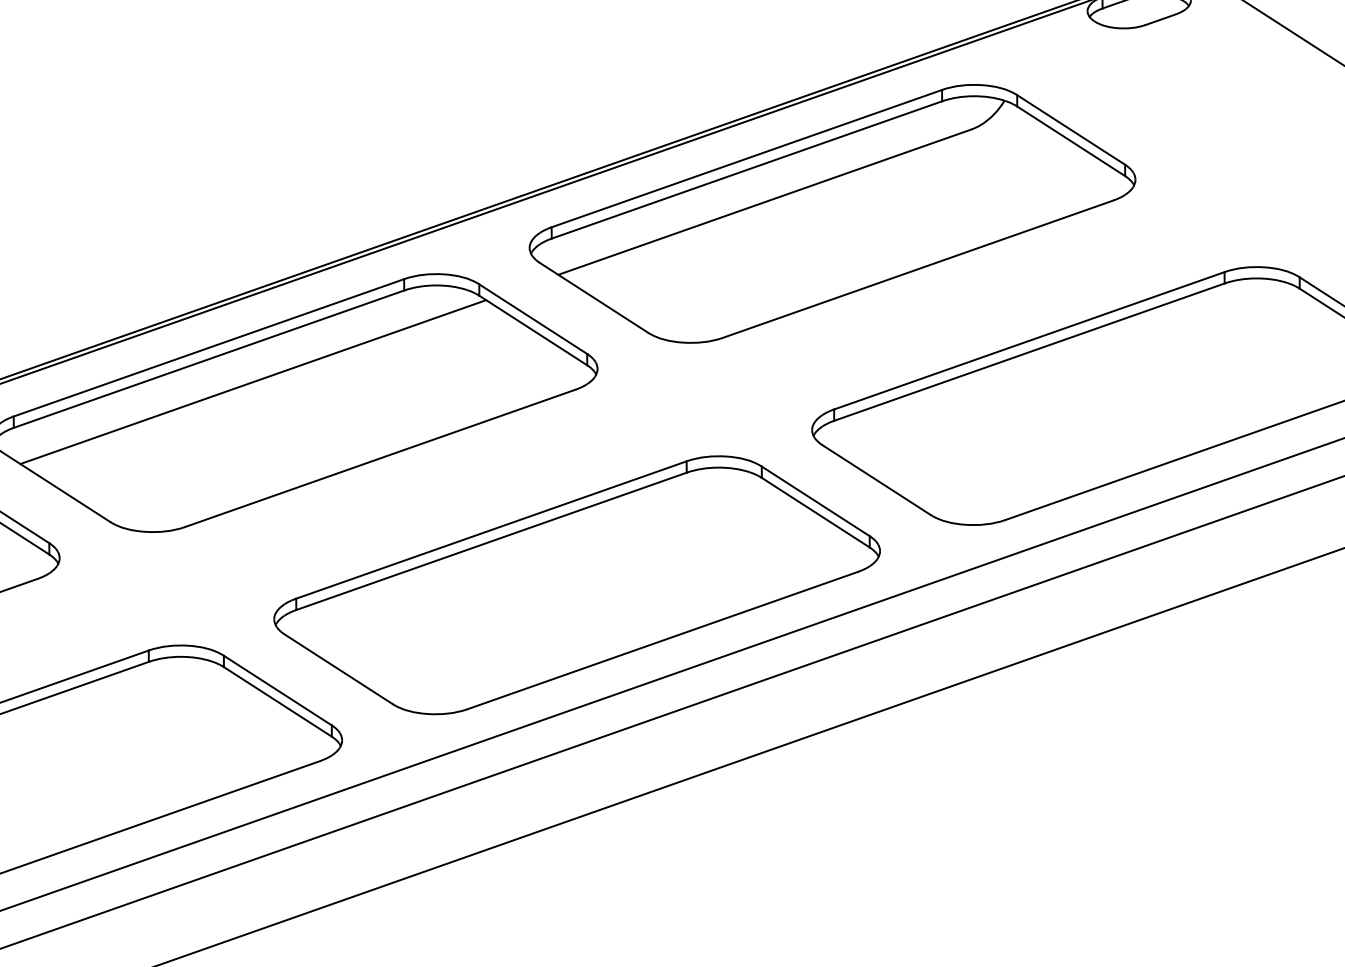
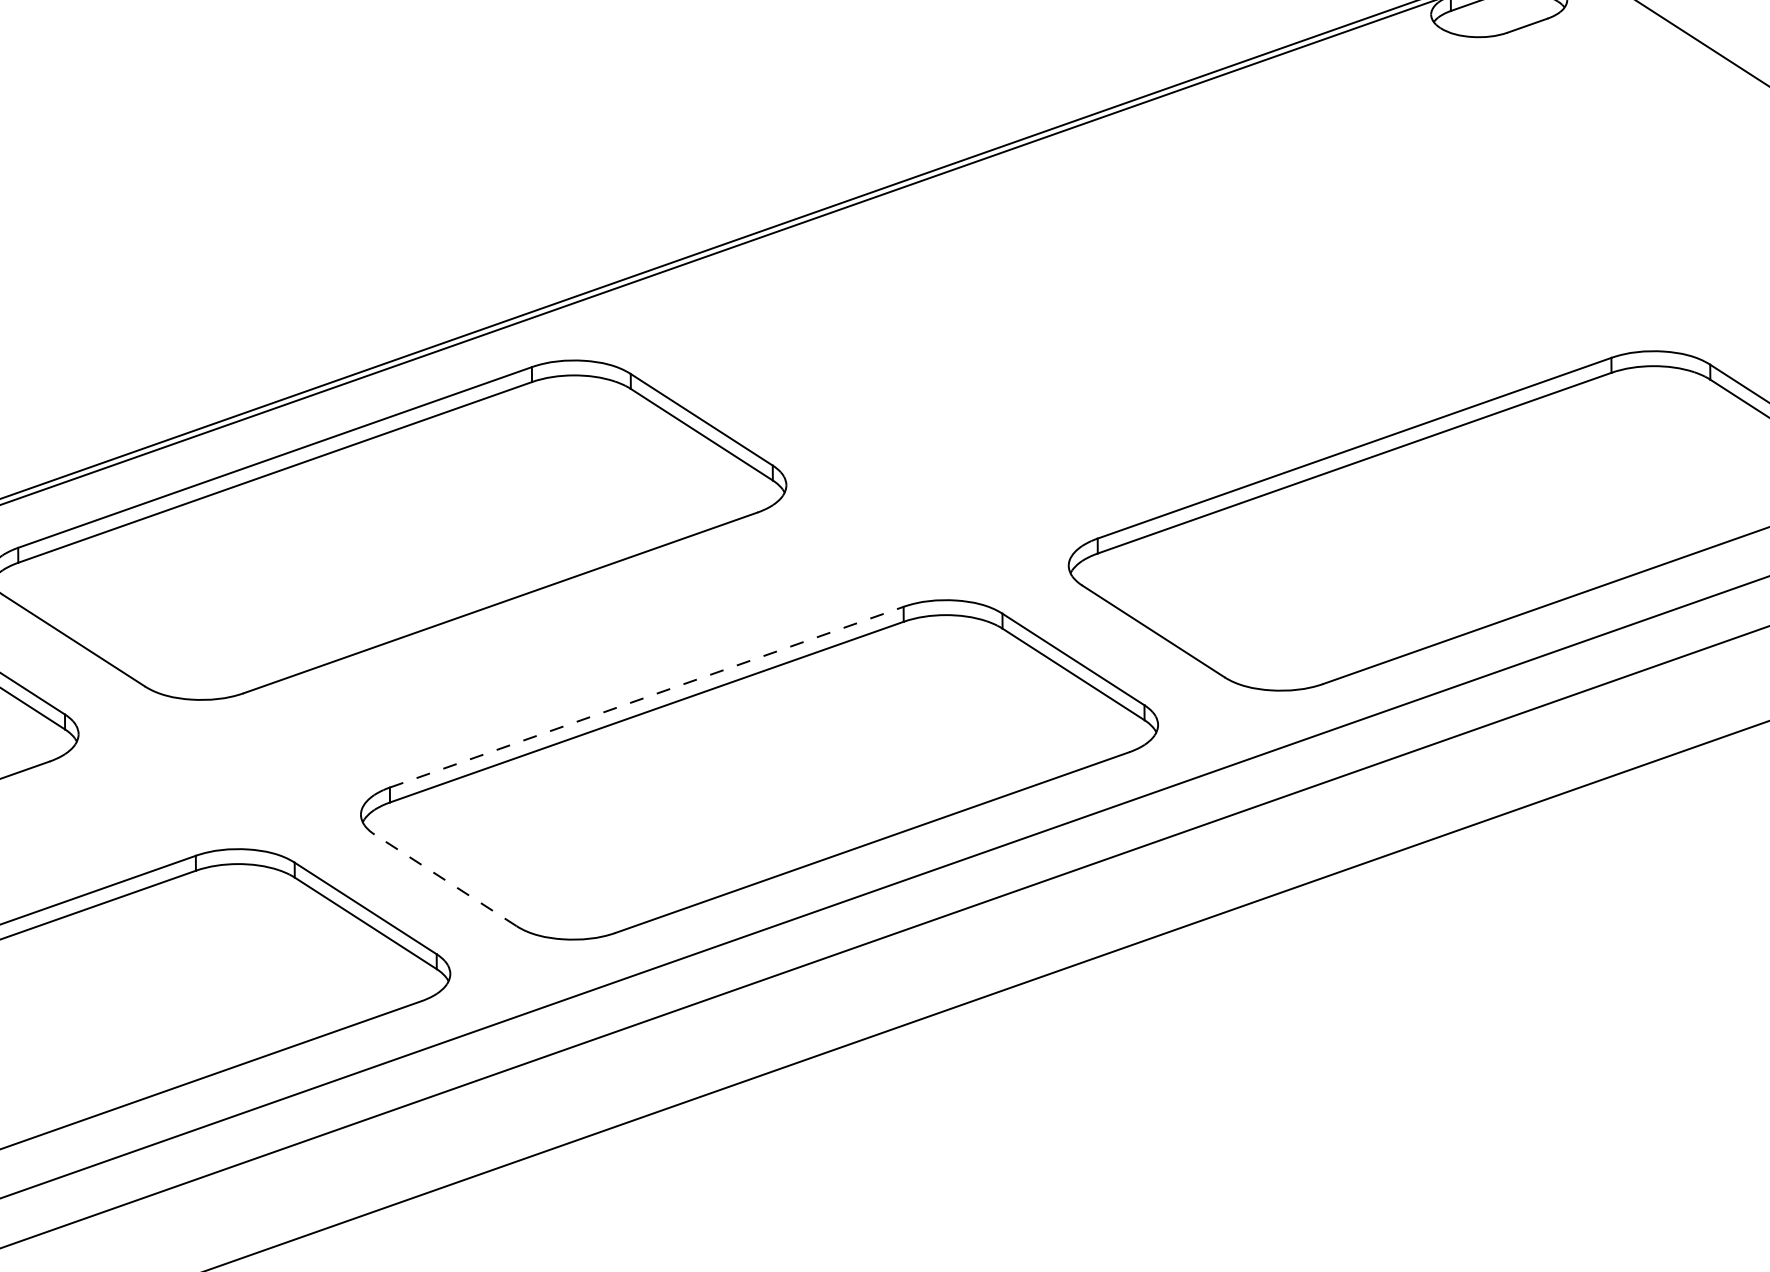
part: (832, 213) -> (1095, 280), removed
line: (253, 382) -> (333, 503), removed
line: (491, 530) -> (646, 697), solid -> dashed
line: (338, 668) -> (445, 879), solid -> dashed

